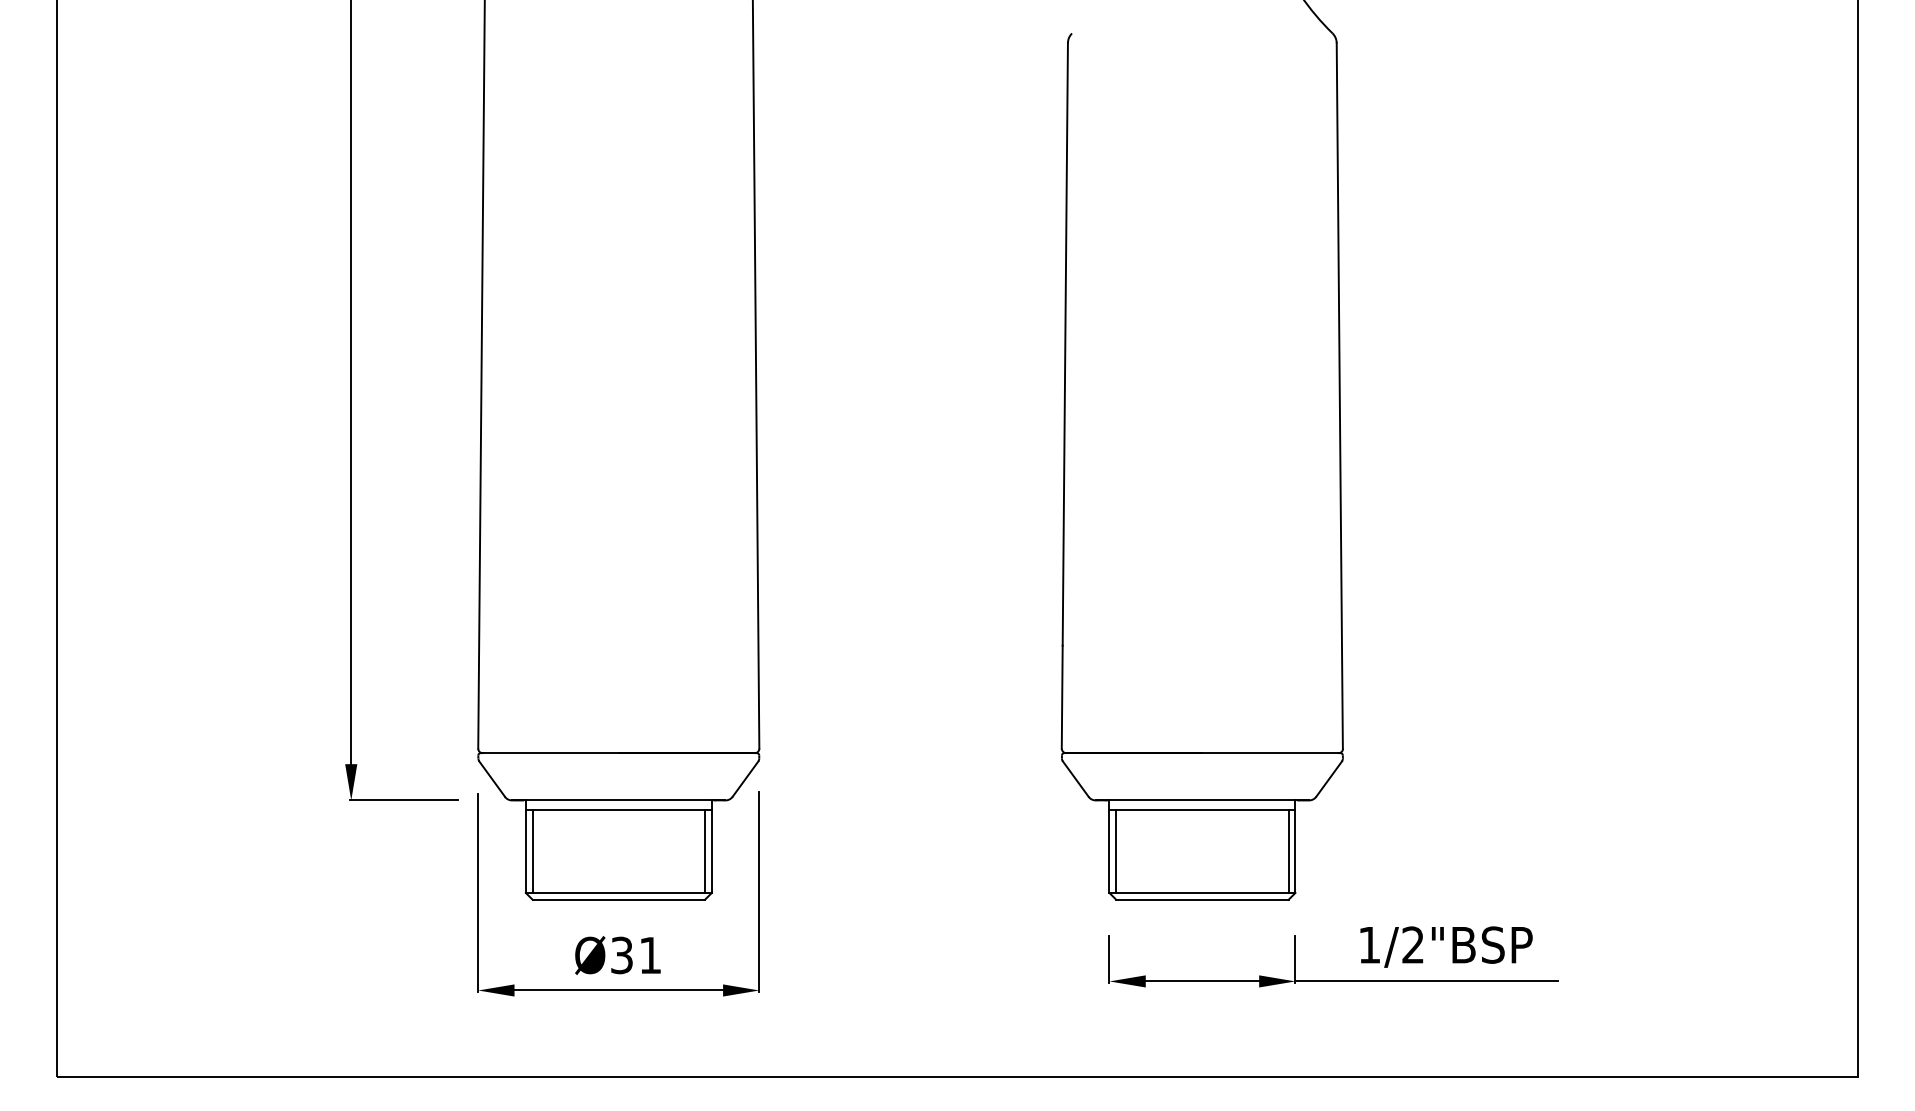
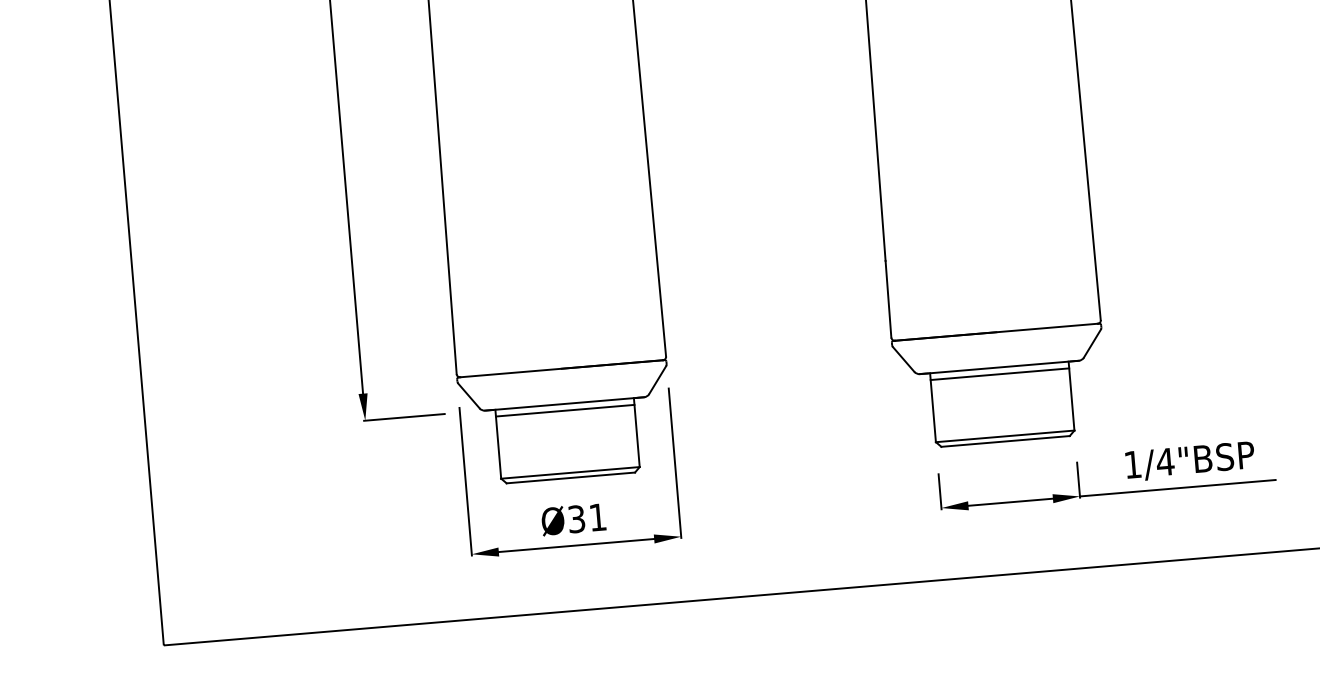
line: (532, 850) -> (503, 446), removed
line: (705, 850) -> (632, 435), removed
line: (1116, 850) -> (938, 410), removed
line: (1288, 850) -> (1066, 399), removed
text: (1413, 944) -> (1165, 461), 1/2"BSP -> 1/4"BSP

